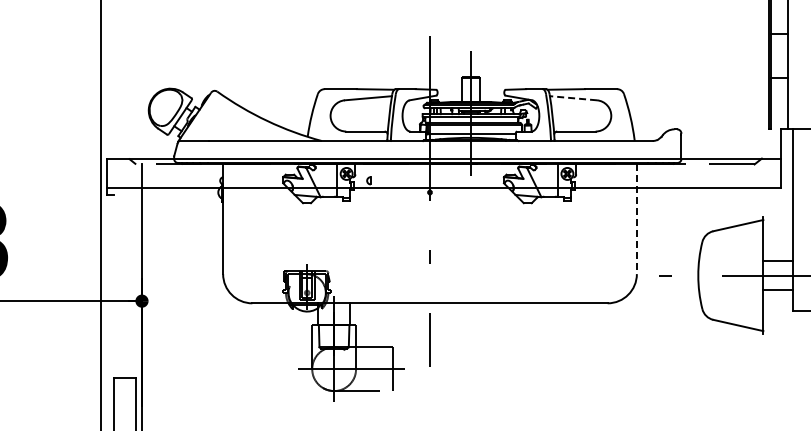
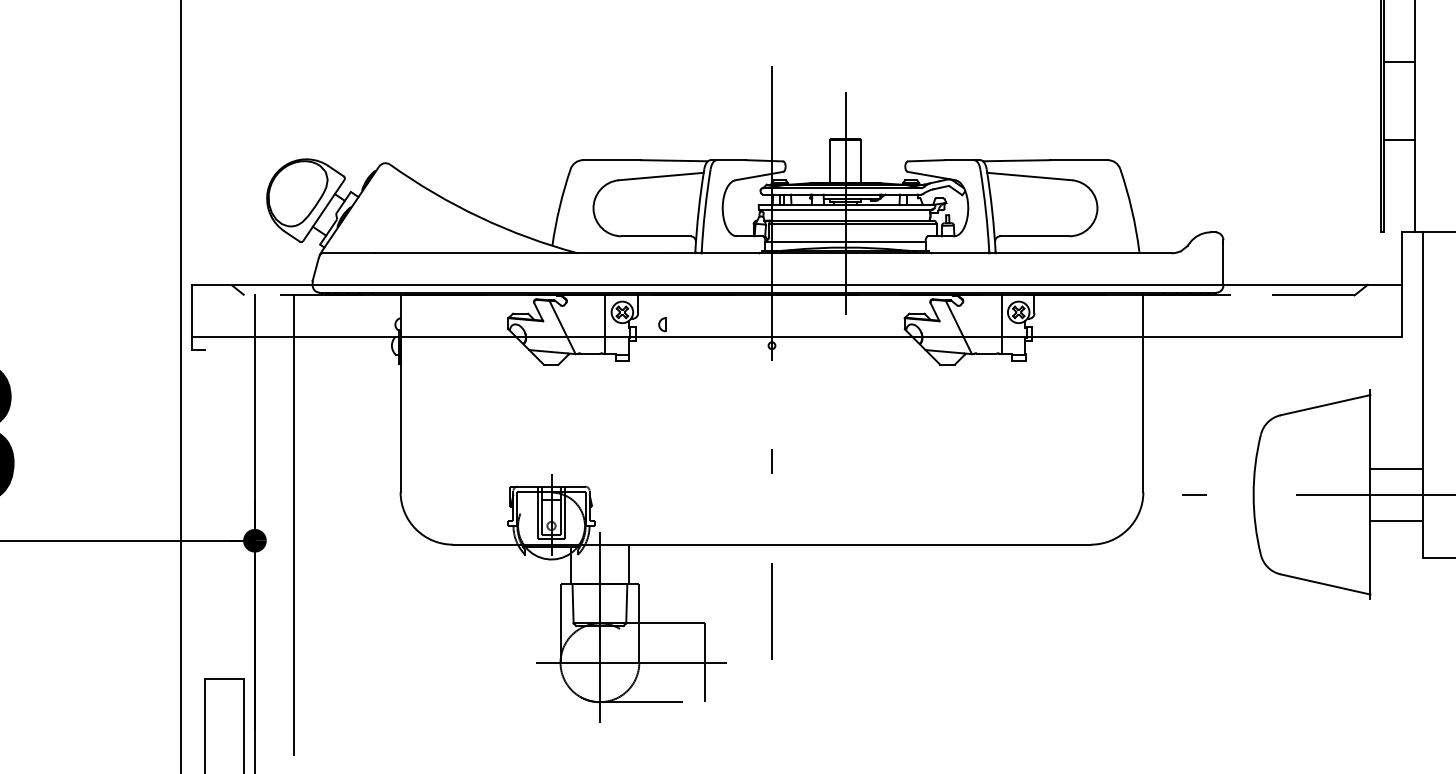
line: (573, 98) -> (1029, 176), dashed -> solid
line: (636, 219) -> (1142, 394), dashed -> solid
line: (163, 292) -> (293, 525), added

